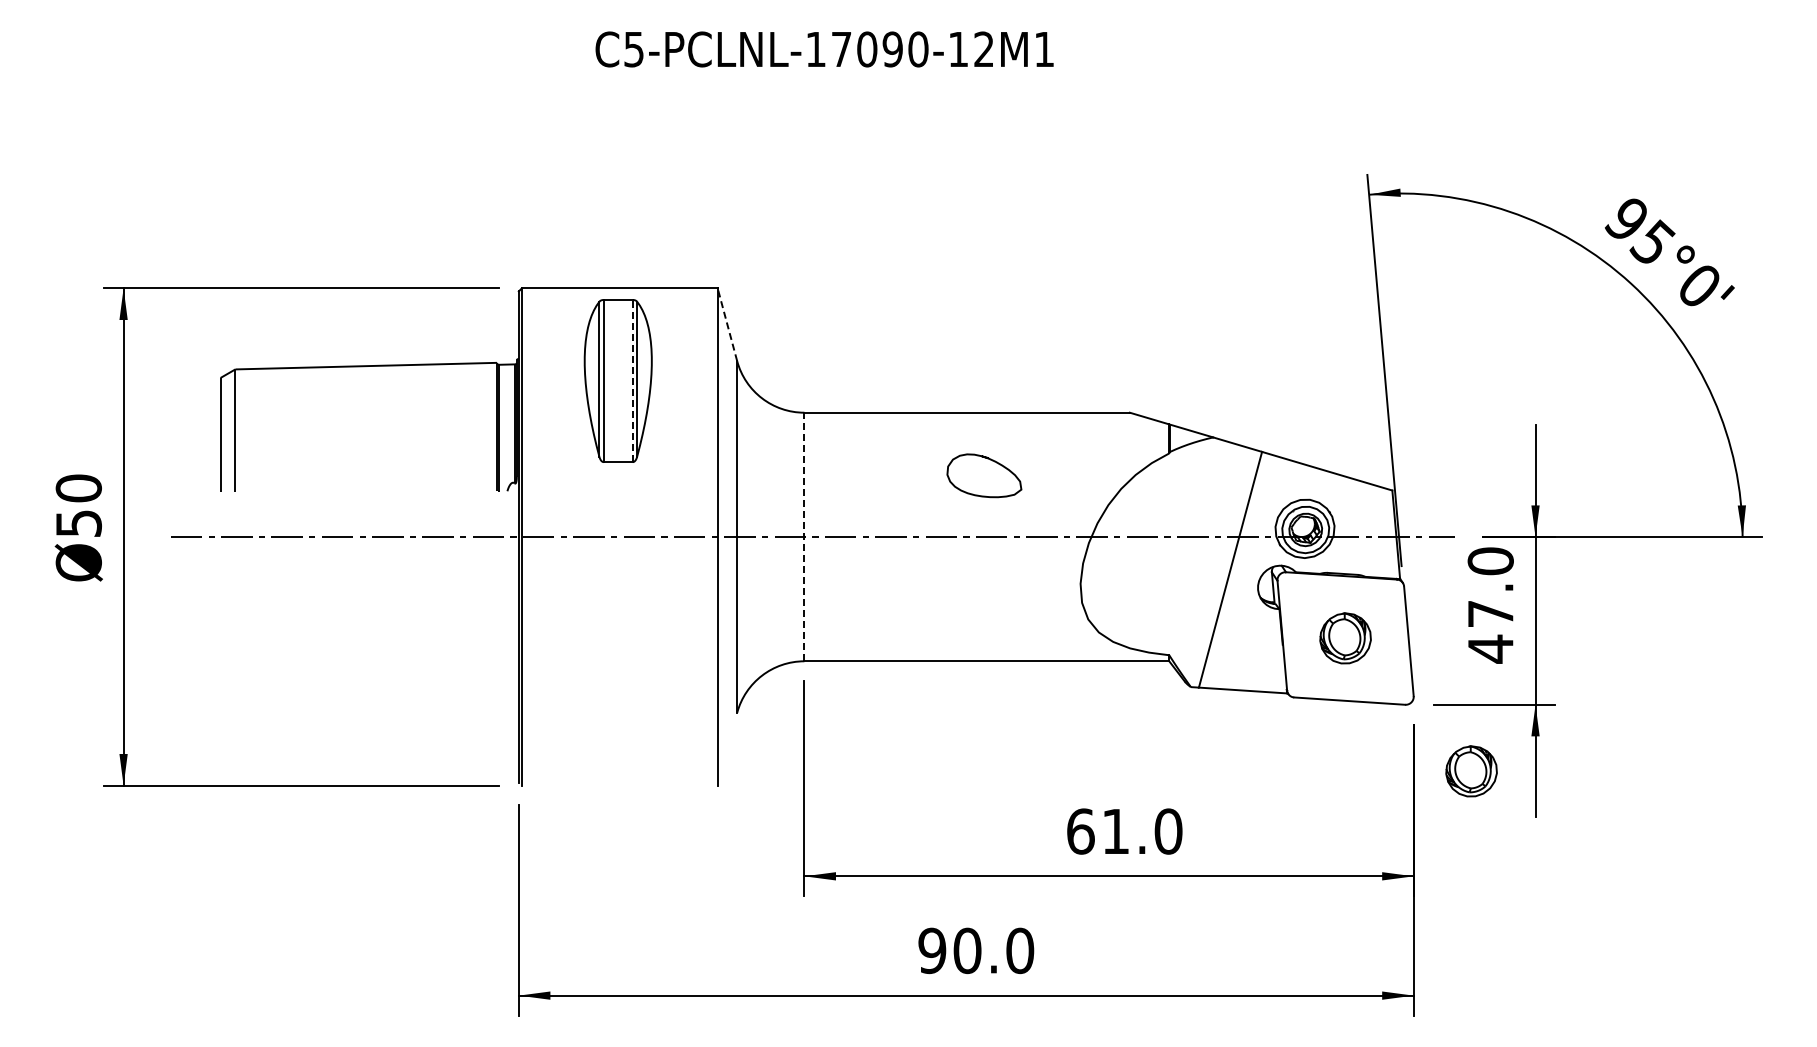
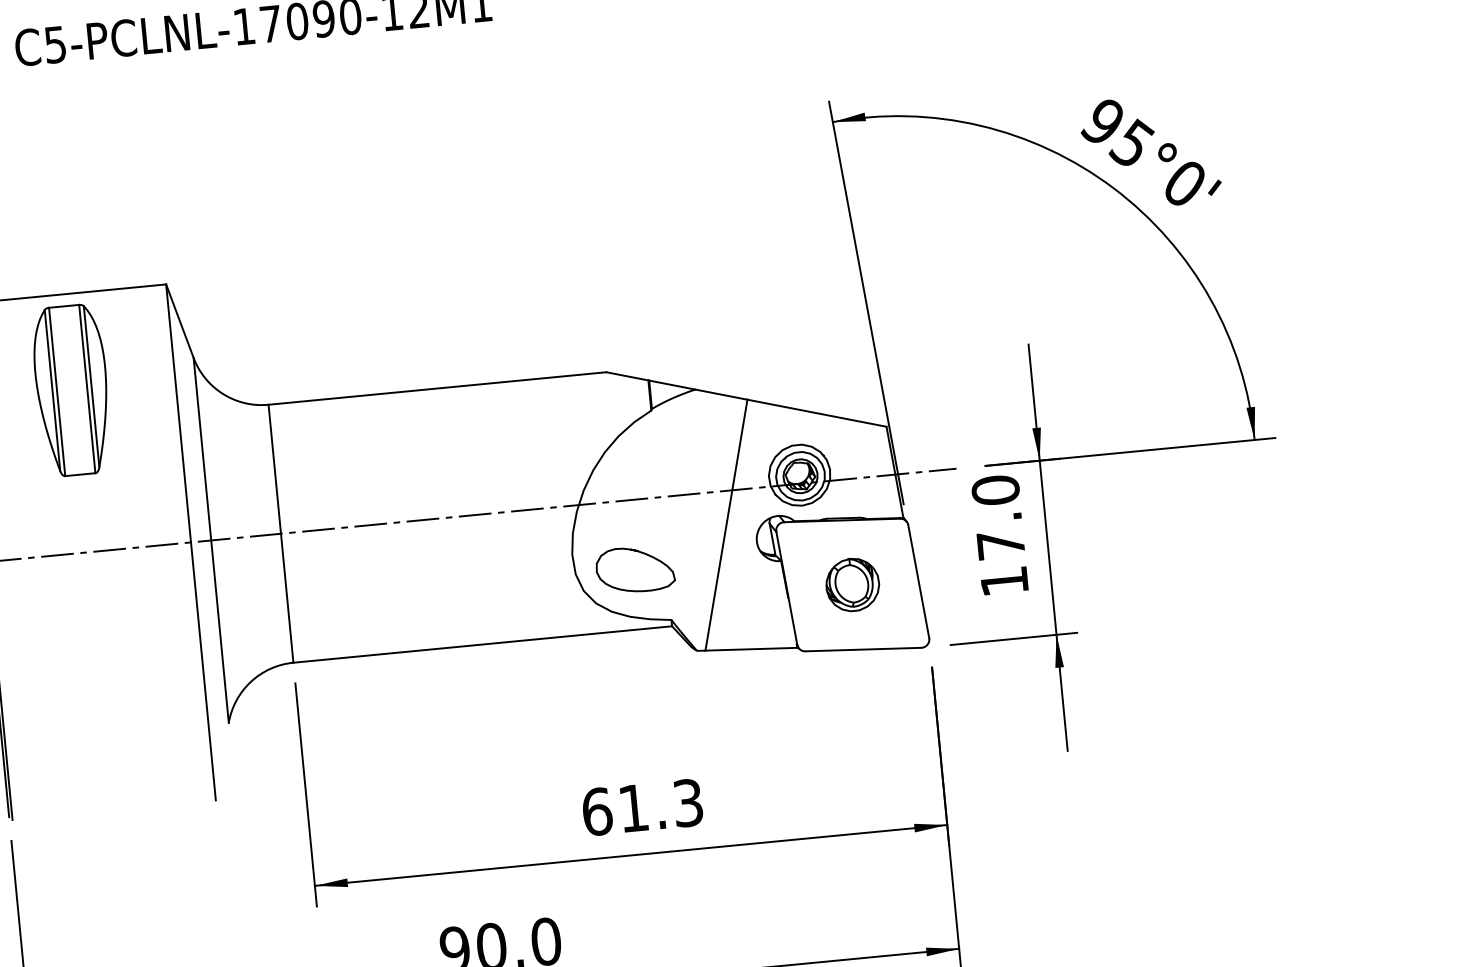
line: (727, 324) -> (179, 320), dashed -> solid
line: (632, 380) -> (86, 388), dashed -> solid
curve: (992, 461) -> (642, 553), moved
line: (804, 536) -> (281, 533), dashed -> solid
text: (1490, 648) -> (1004, 580), 47.0 -> 17.0
part: (1471, 771) -> (996, 710), removed
text: (1168, 831) -> (688, 802), 61.0 -> 61.3

